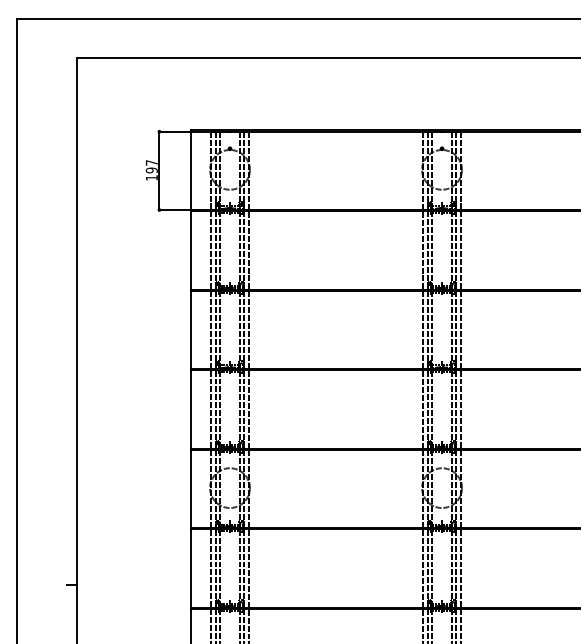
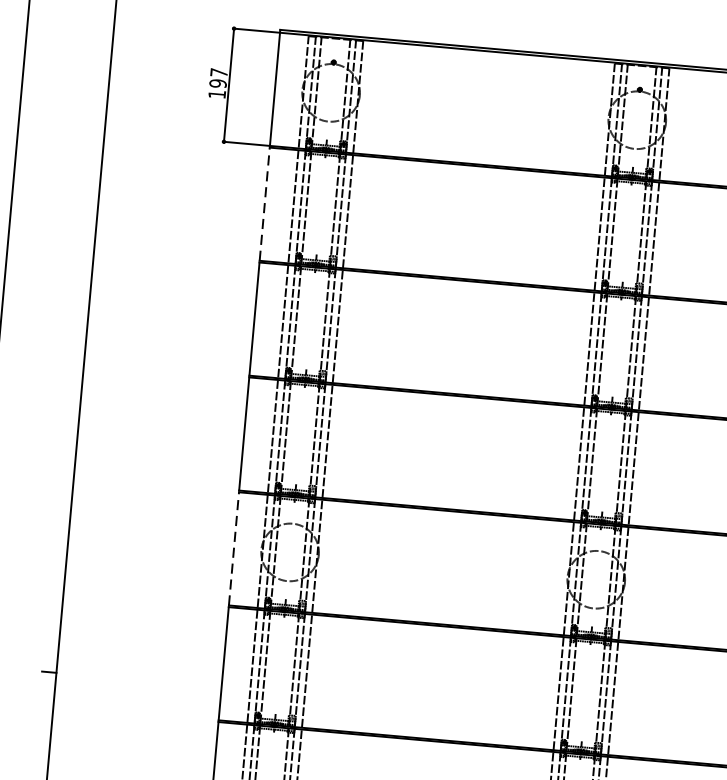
line: (191, 249) -> (265, 202), solid -> dashed
line: (191, 488) -> (234, 548), solid -> dashed

